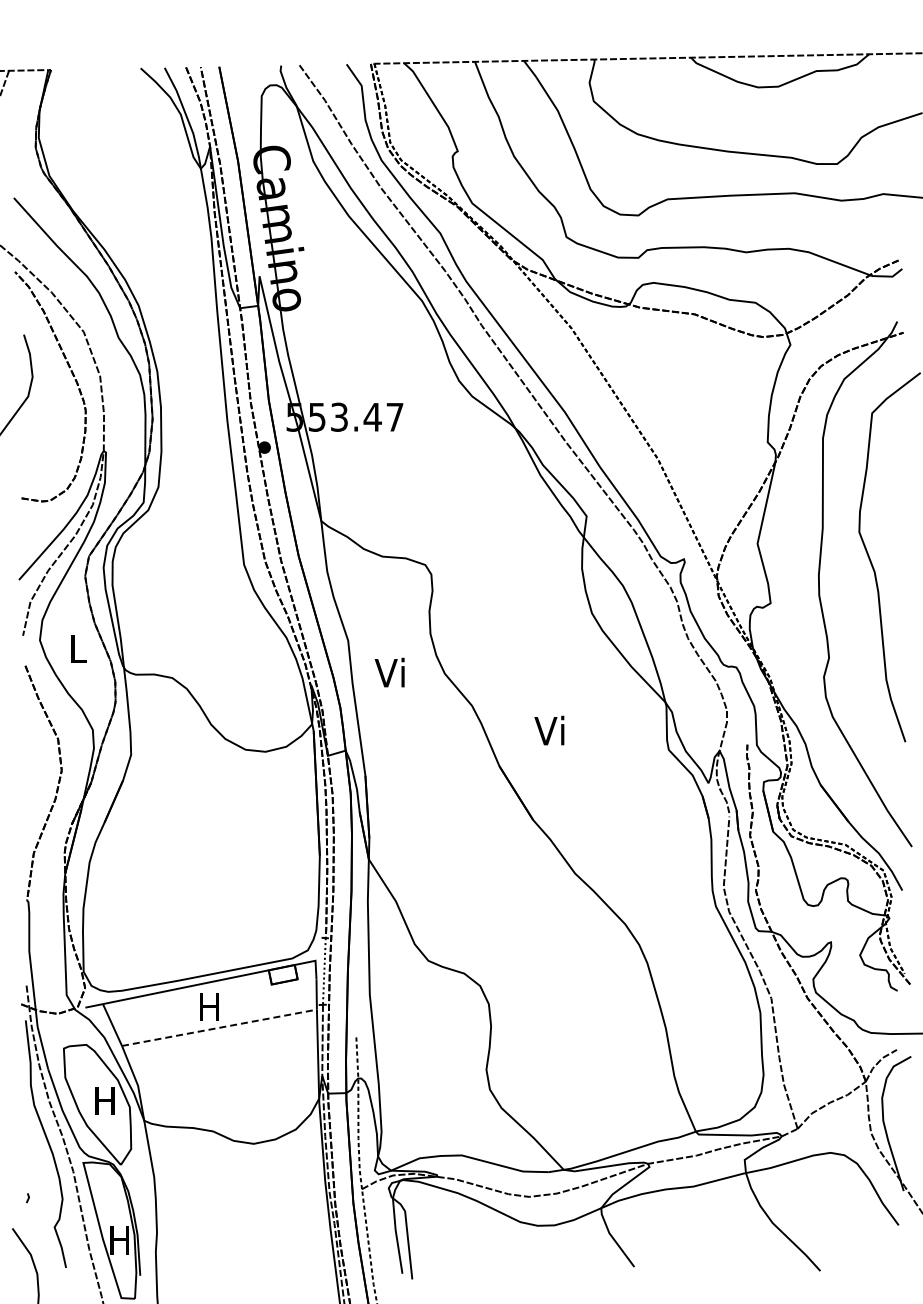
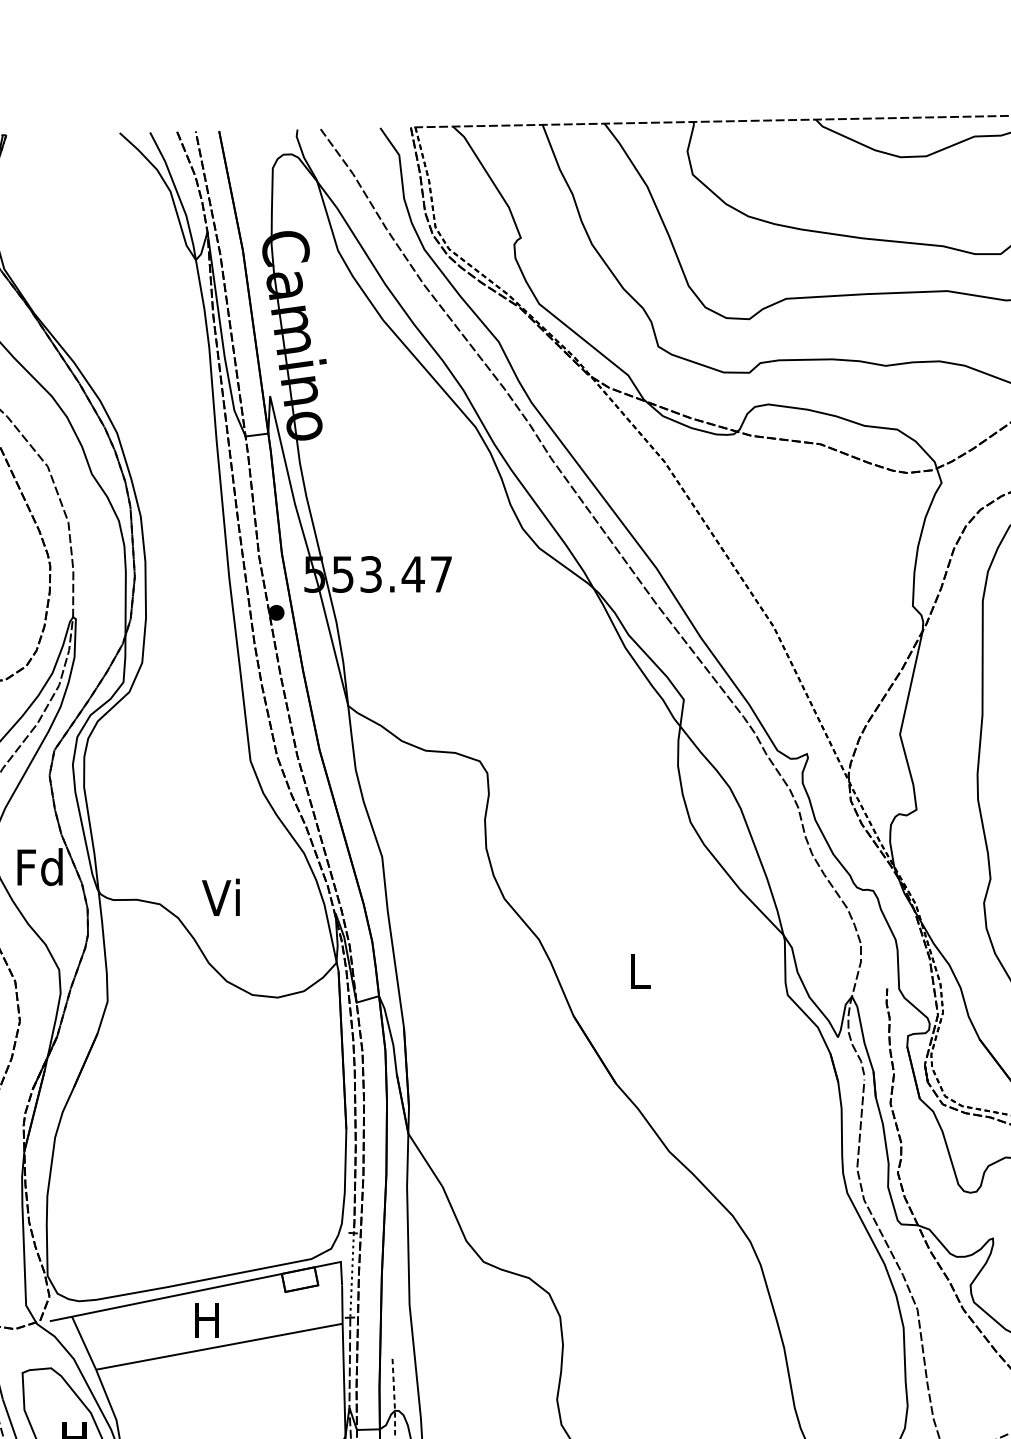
text: (77, 648) -> (39, 866), L -> Fd
text: (389, 672) -> (220, 897), moved
text: (549, 730) -> (636, 970), Vi -> L
line: (219, 1027) -> (219, 1346), dashed -> solid

